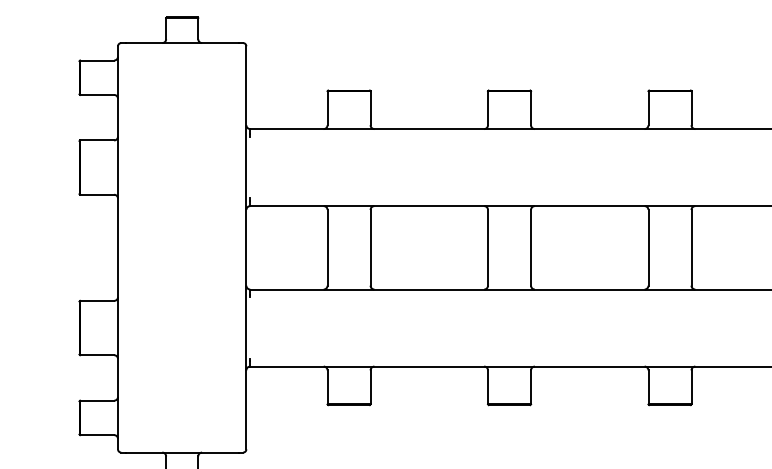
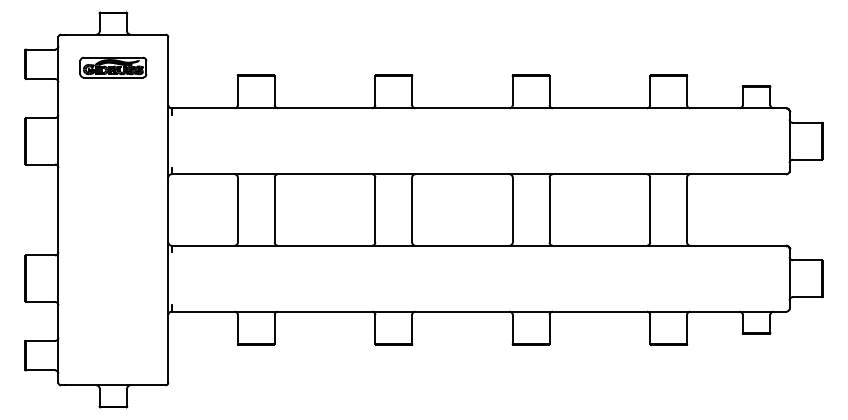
part: (182, 81) -> (113, 67), added

